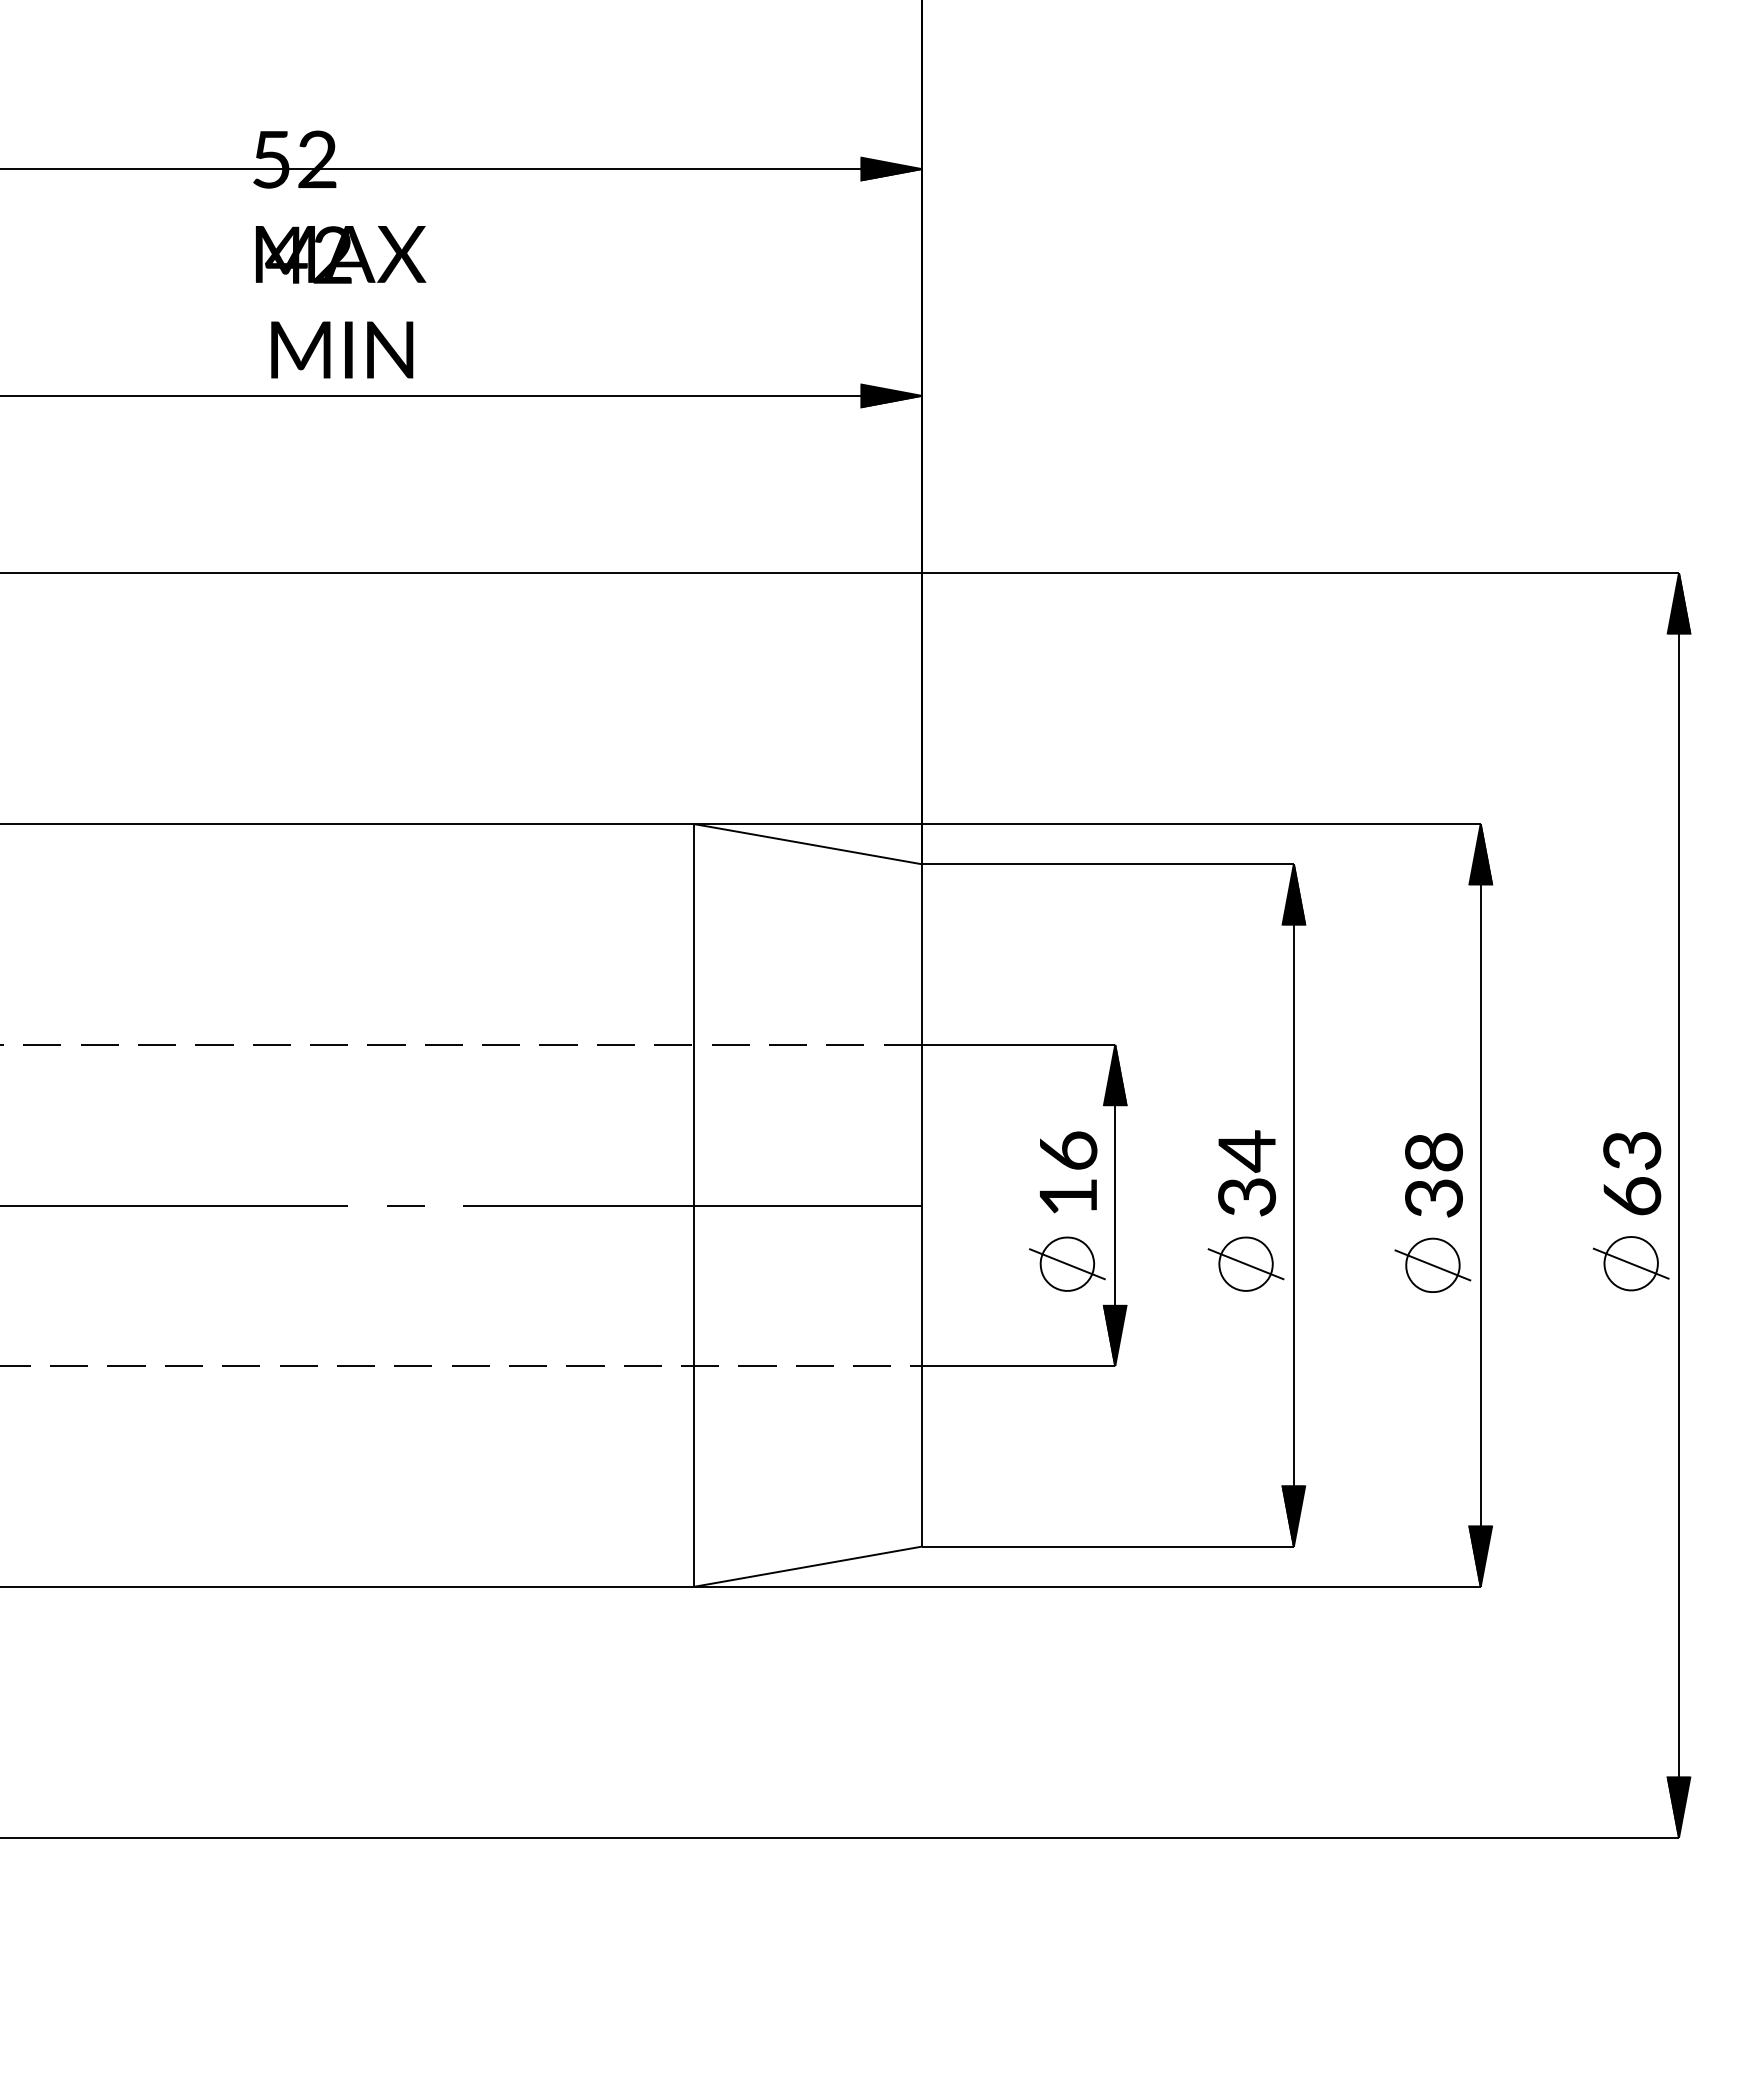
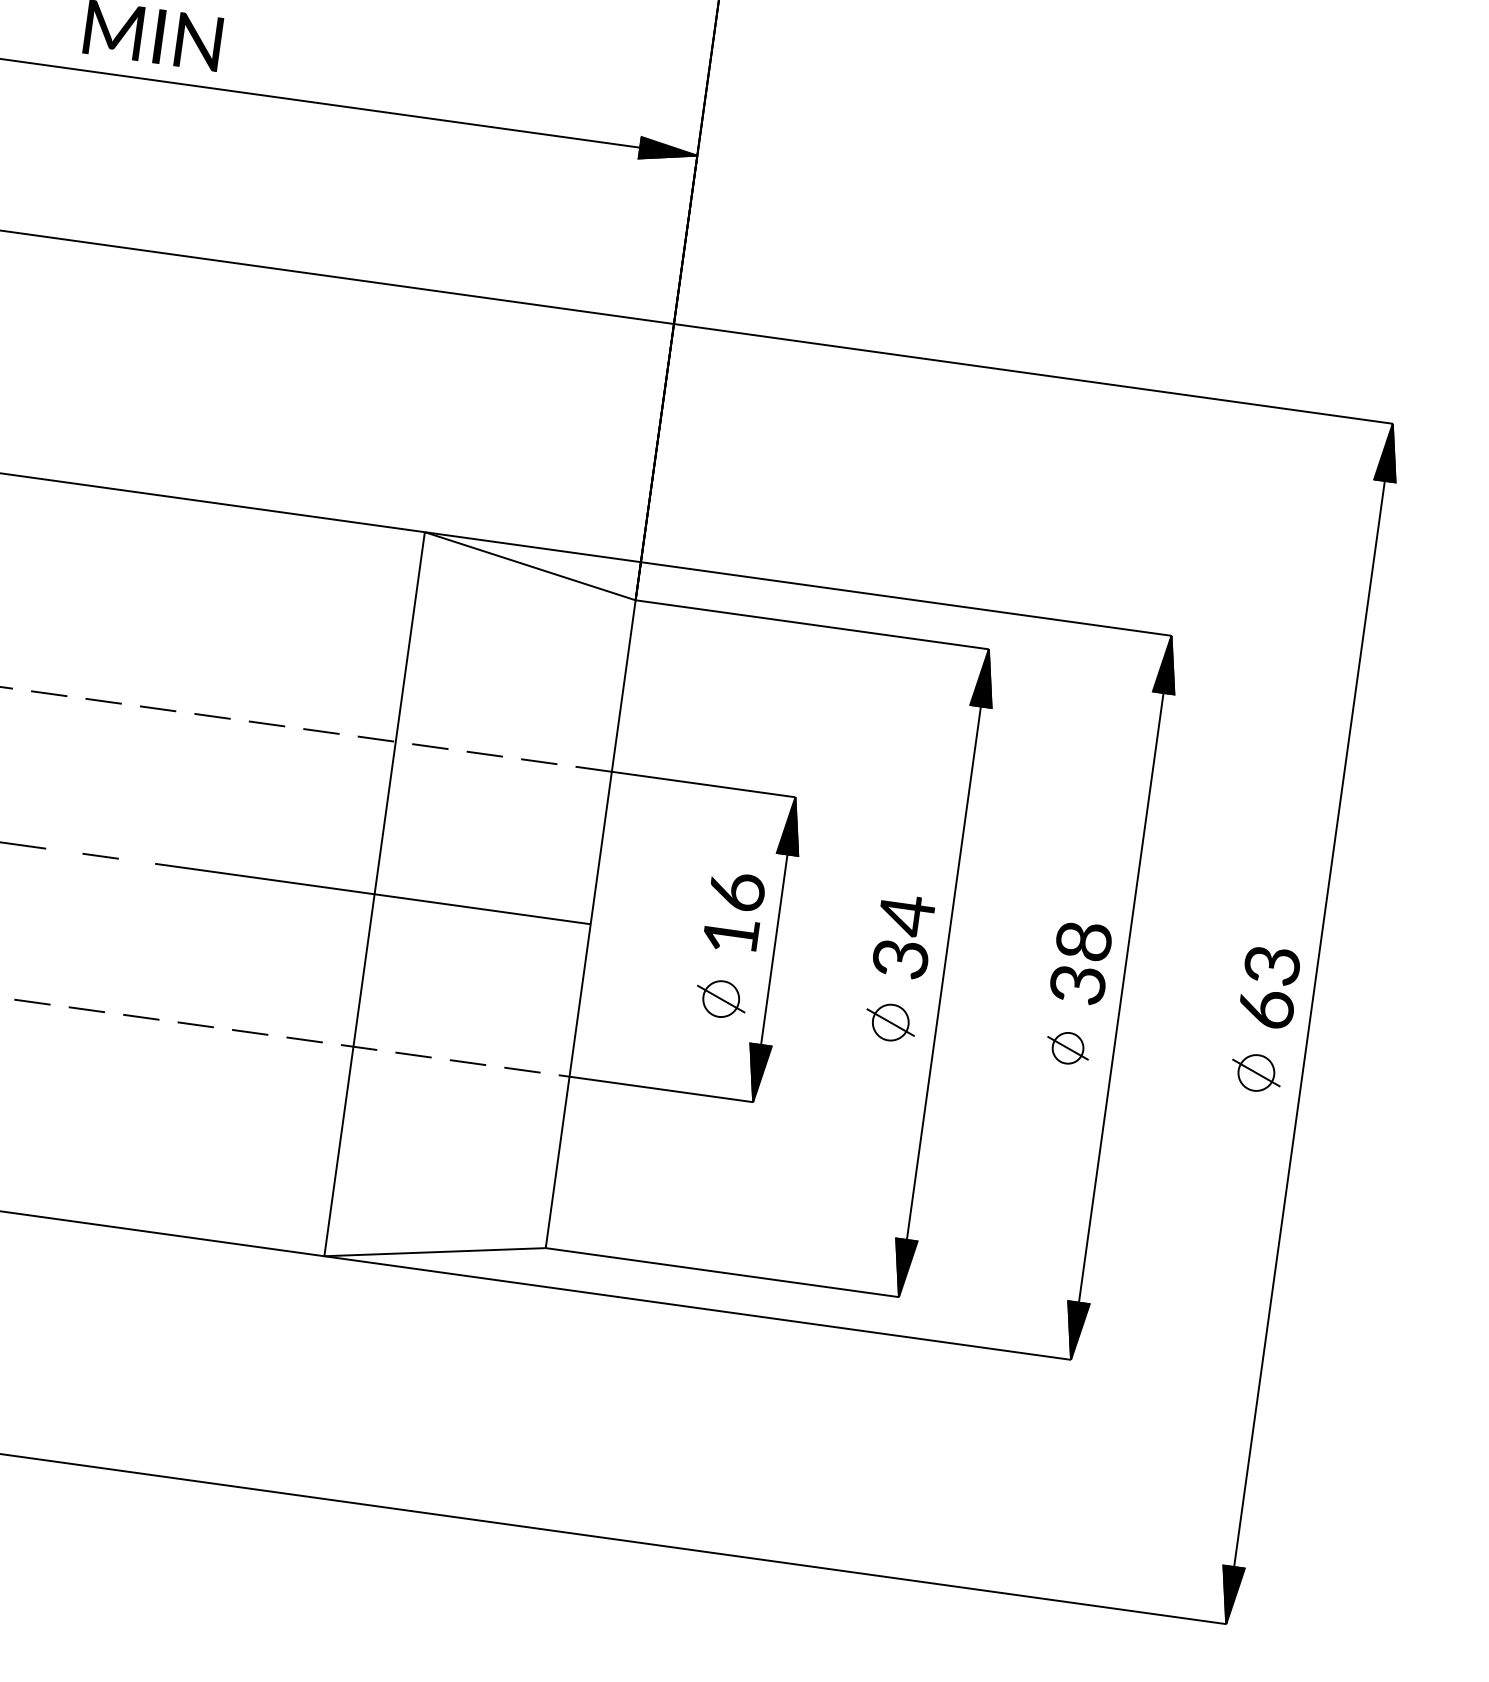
part: (1067, 1263) -> (721, 998), size x0.7
part: (1245, 1263) -> (890, 1021), size x0.7
part: (1630, 1263) -> (1255, 1072), size x0.7
part: (1432, 1264) -> (1067, 1047), size x0.6

